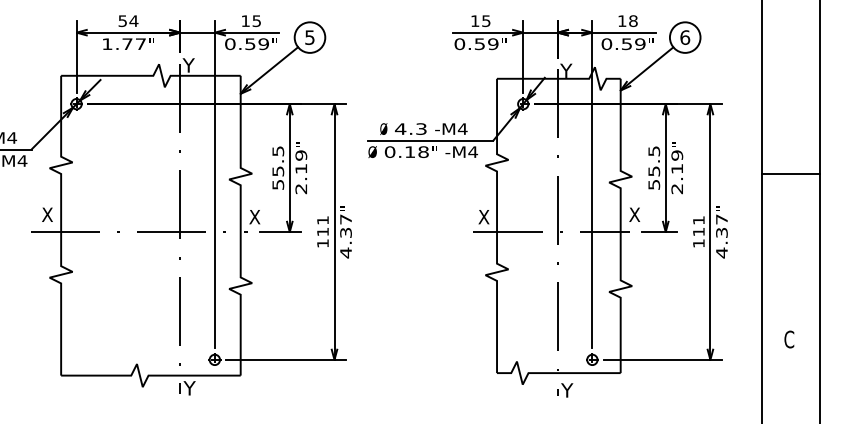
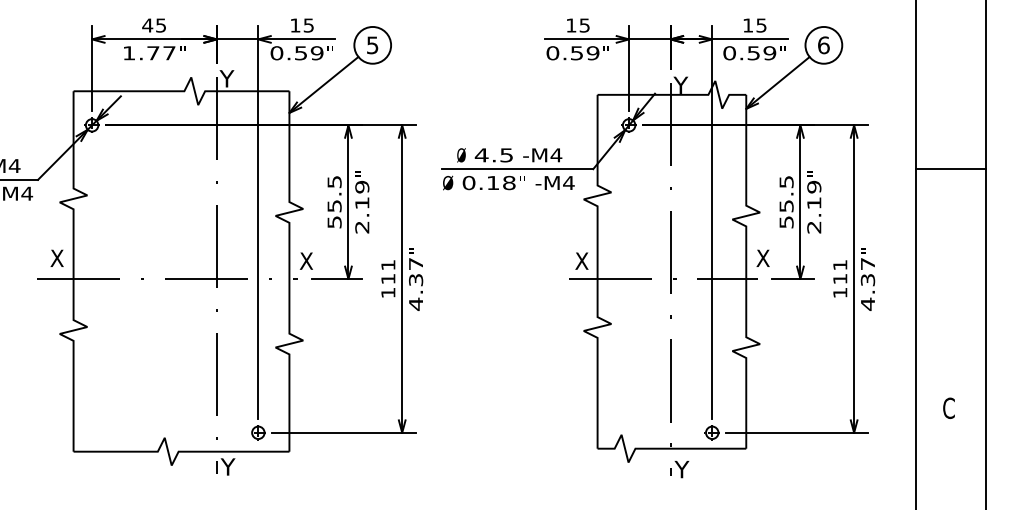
text: (128, 21) -> (154, 25), 54 -> 45
text: (633, 21) -> (761, 25), 18 -> 15
text: (421, 128) -> (506, 154), 4.3 -> 4.5
line: (790, 174) -> (950, 168), moved

